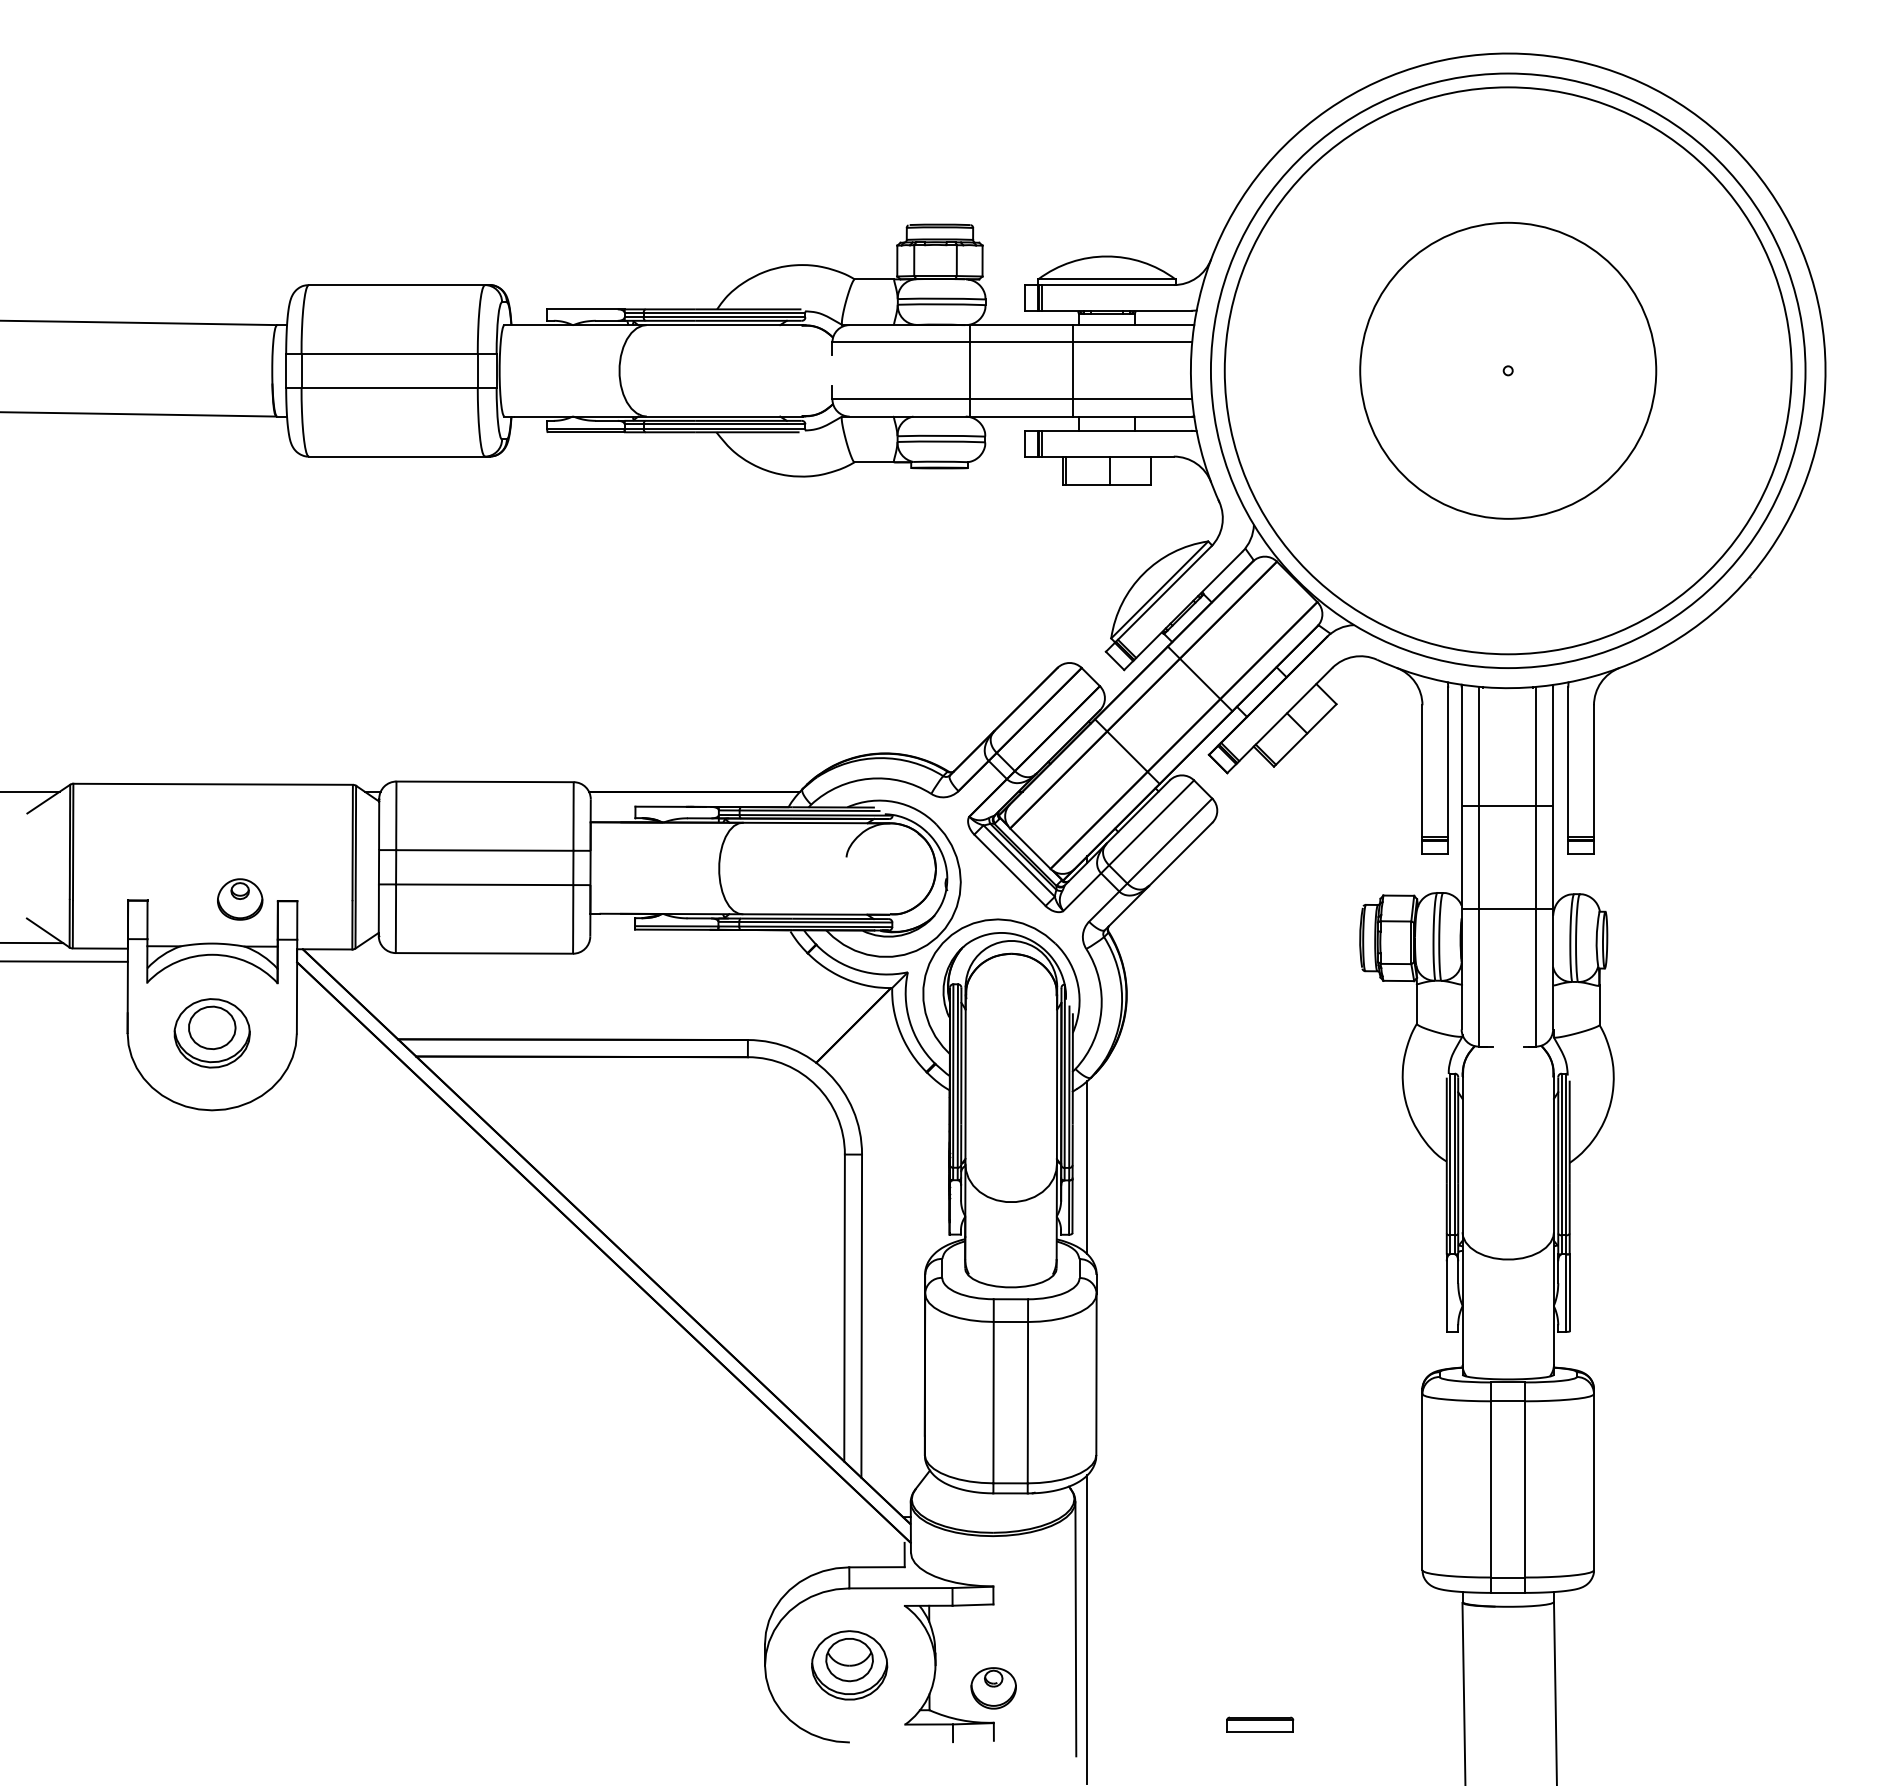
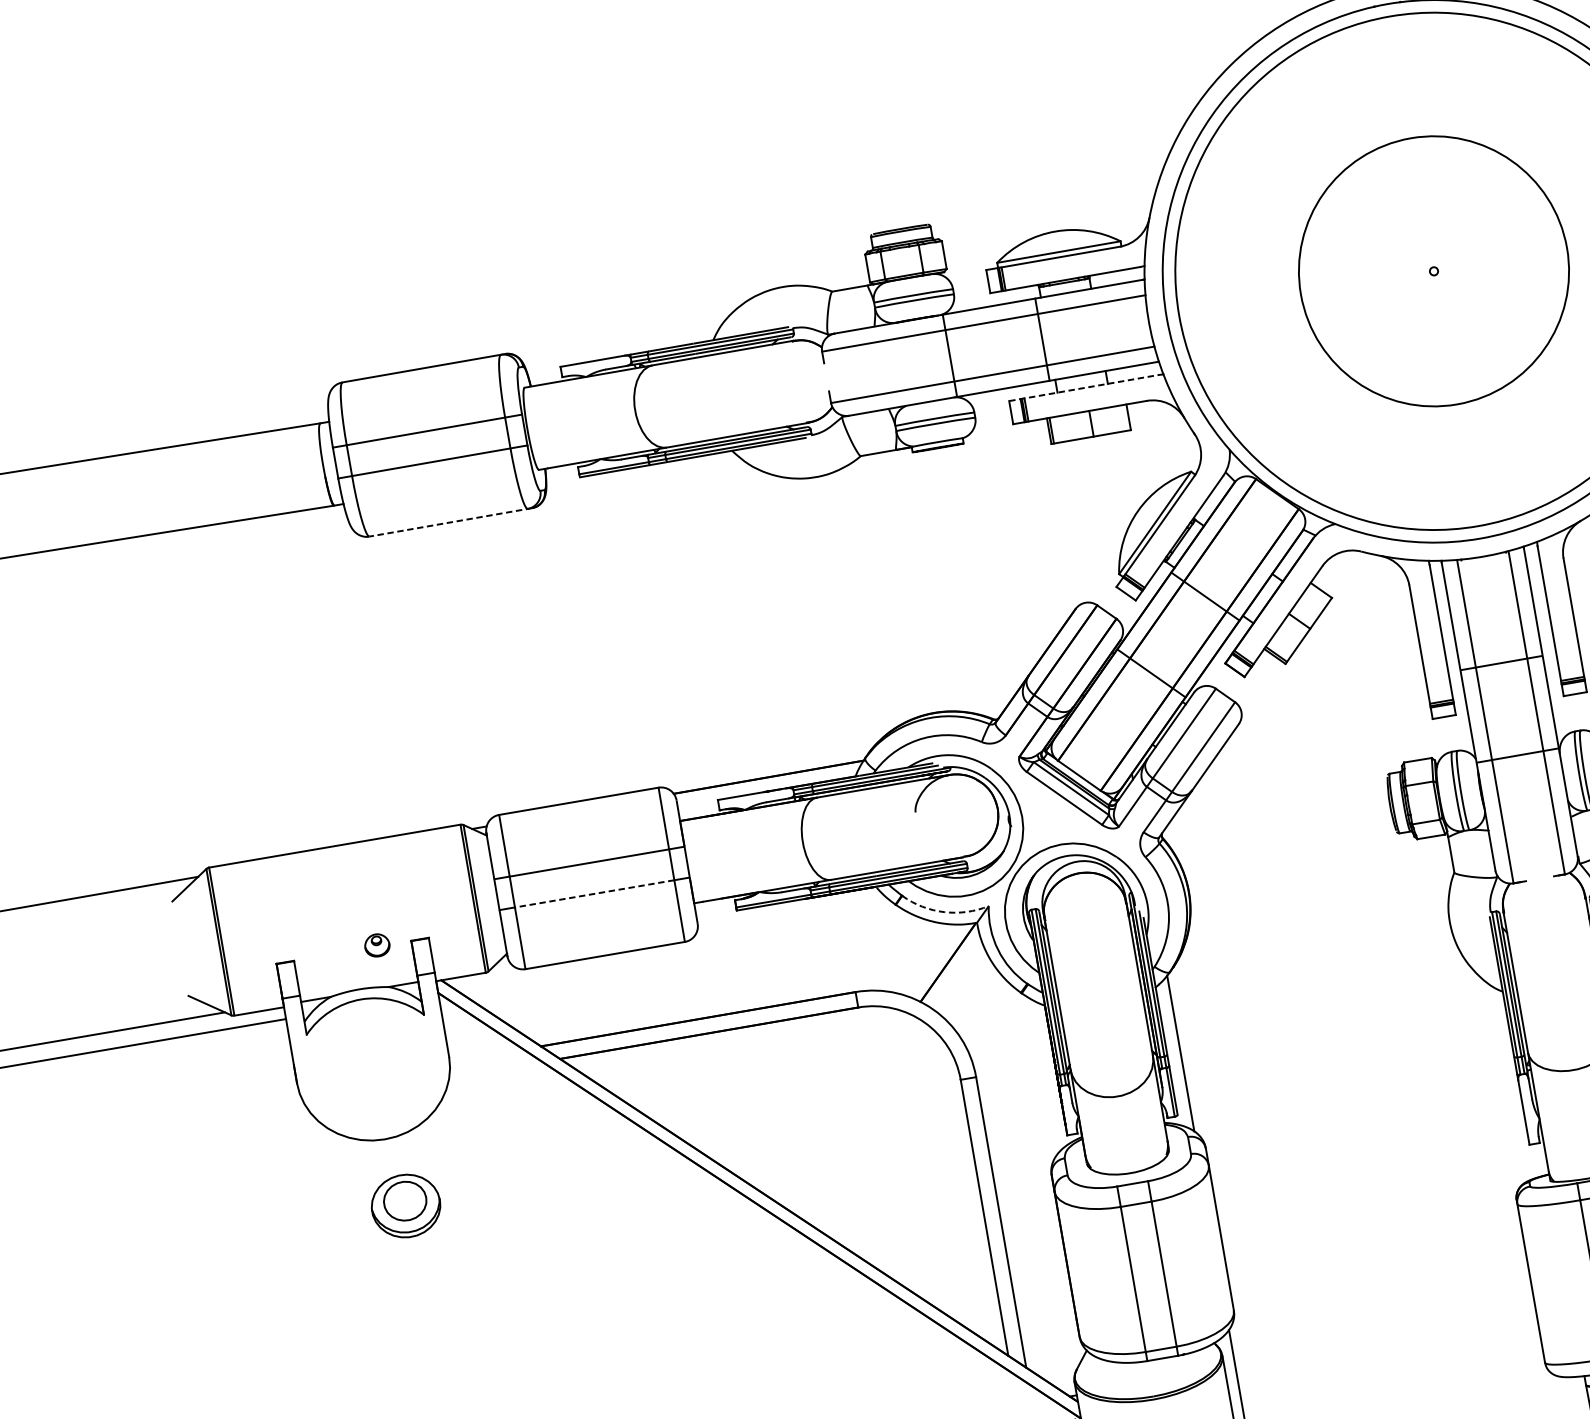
line: (1109, 430) -> (1084, 387), solid -> dashed
line: (399, 456) -> (450, 522), solid -> dashed
line: (484, 884) -> (594, 893), solid -> dashed
part: (240, 899) -> (377, 945), size x0.6
arc: (858, 970) -> (944, 912), solid -> dashed
part: (211, 1033) -> (405, 1206), moved

